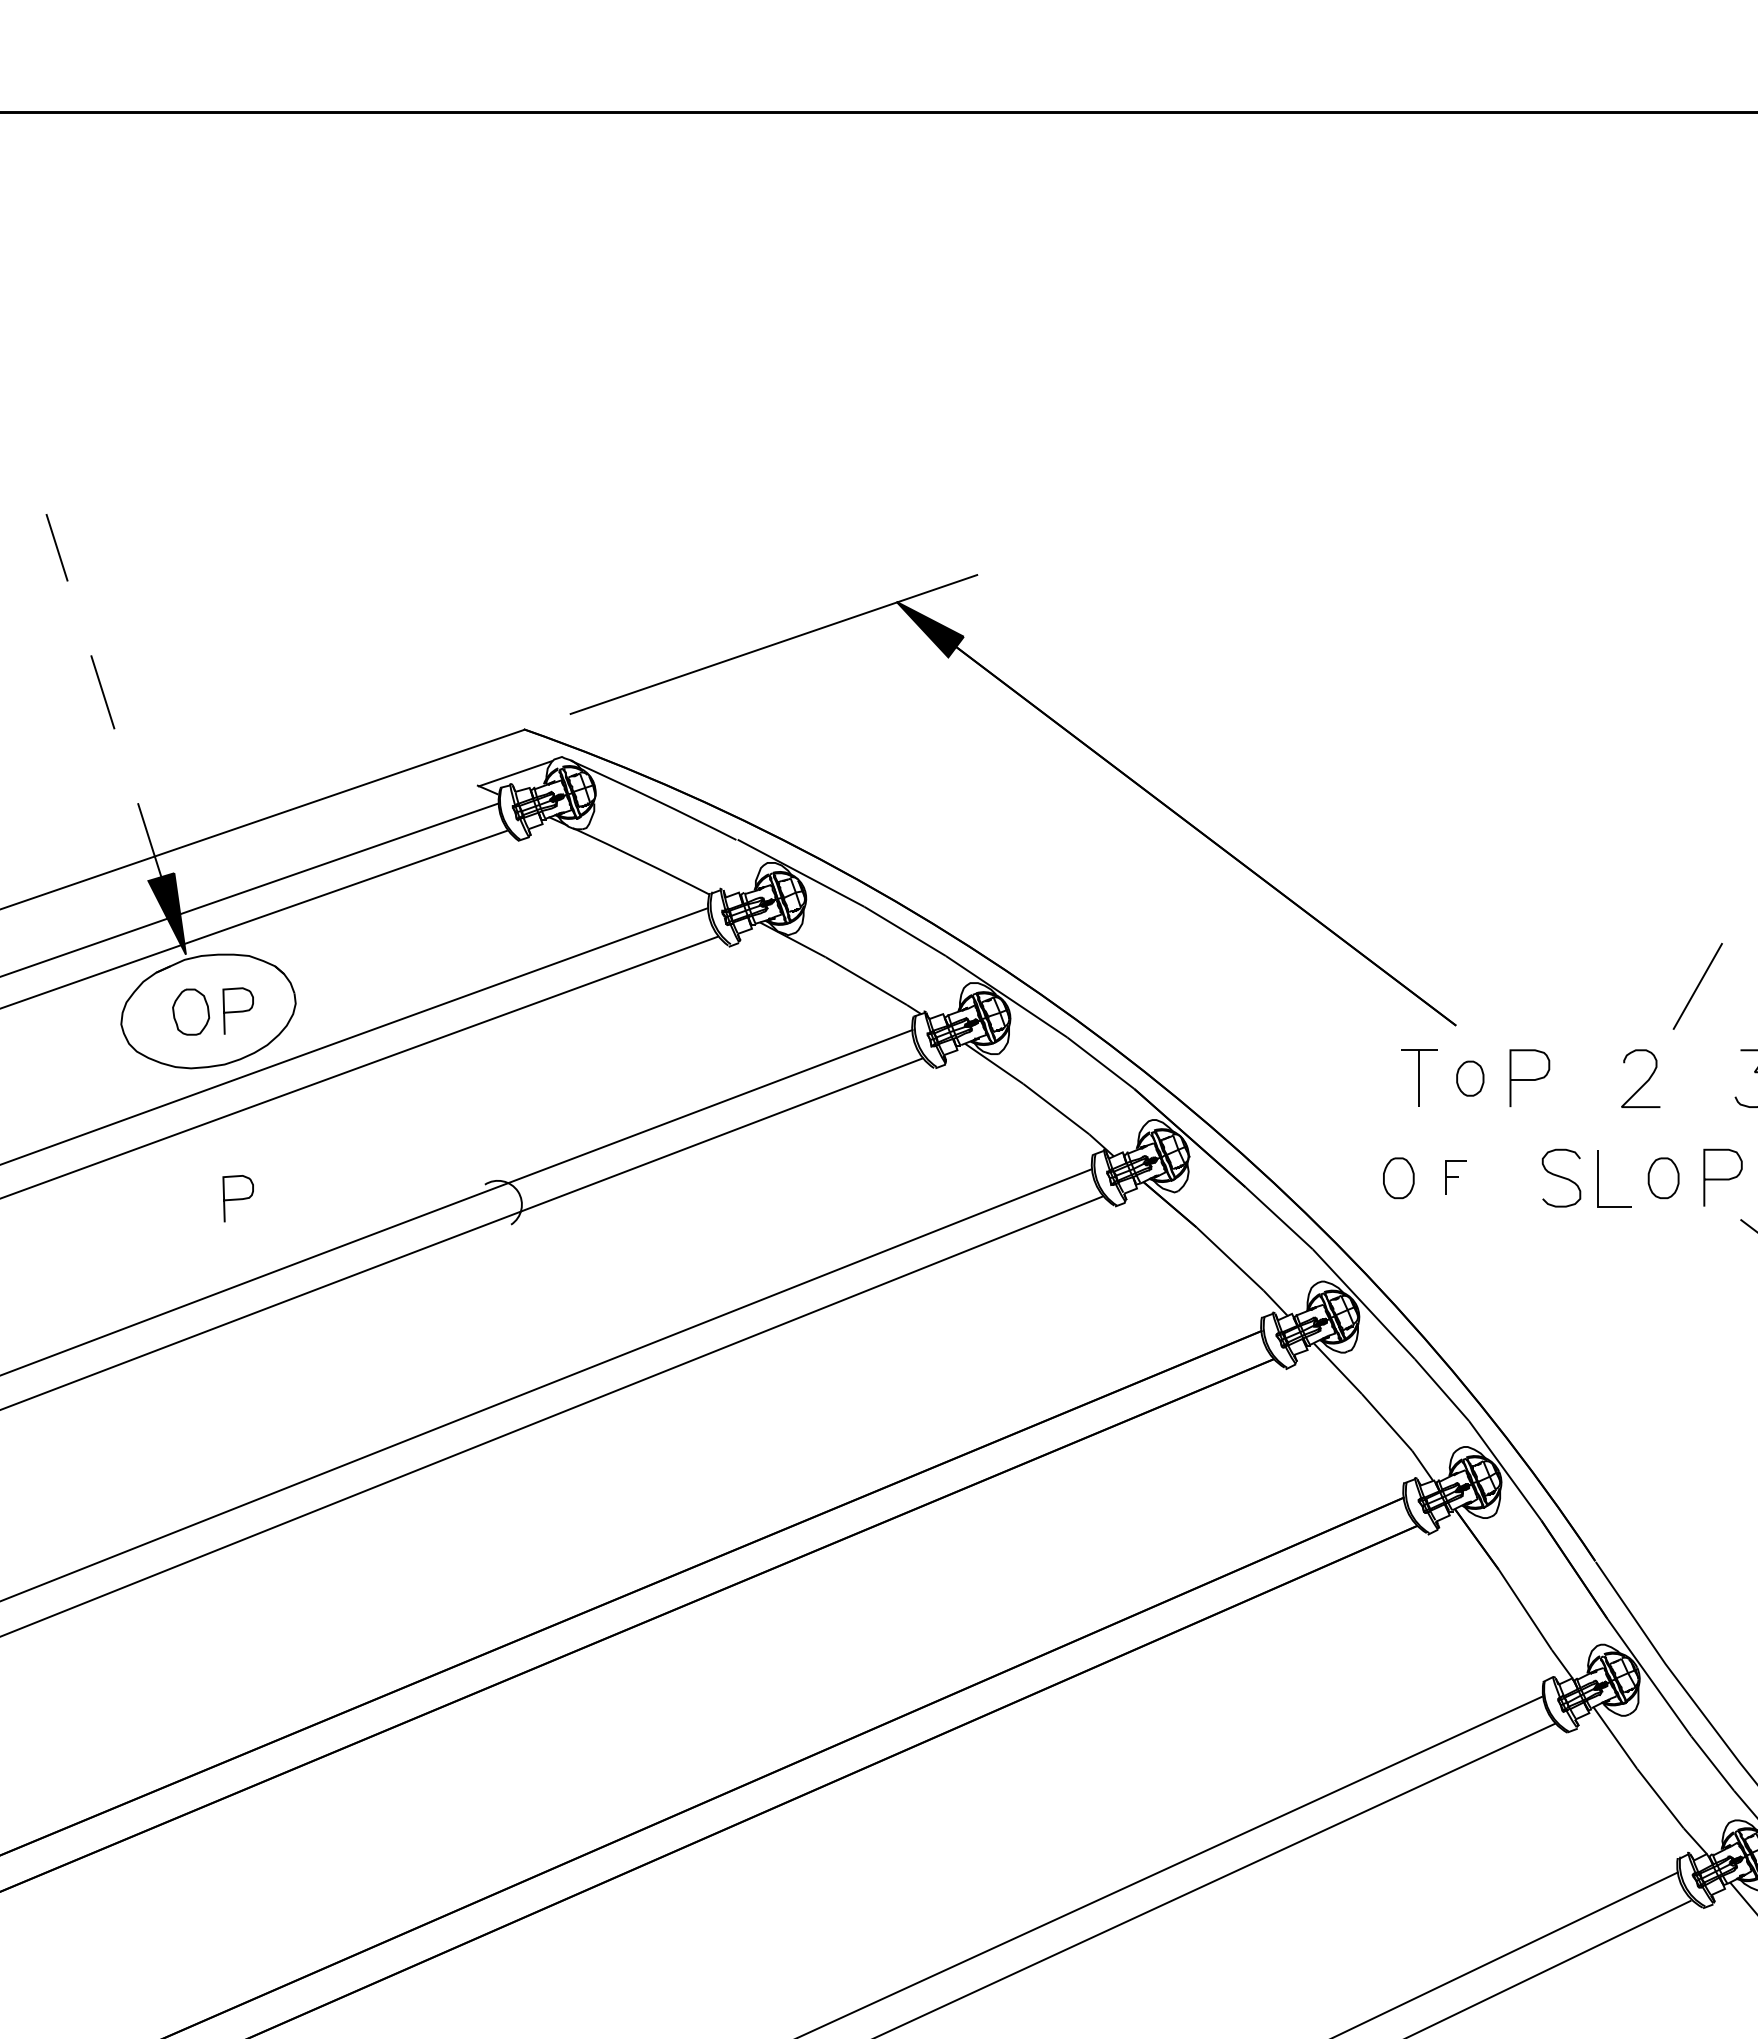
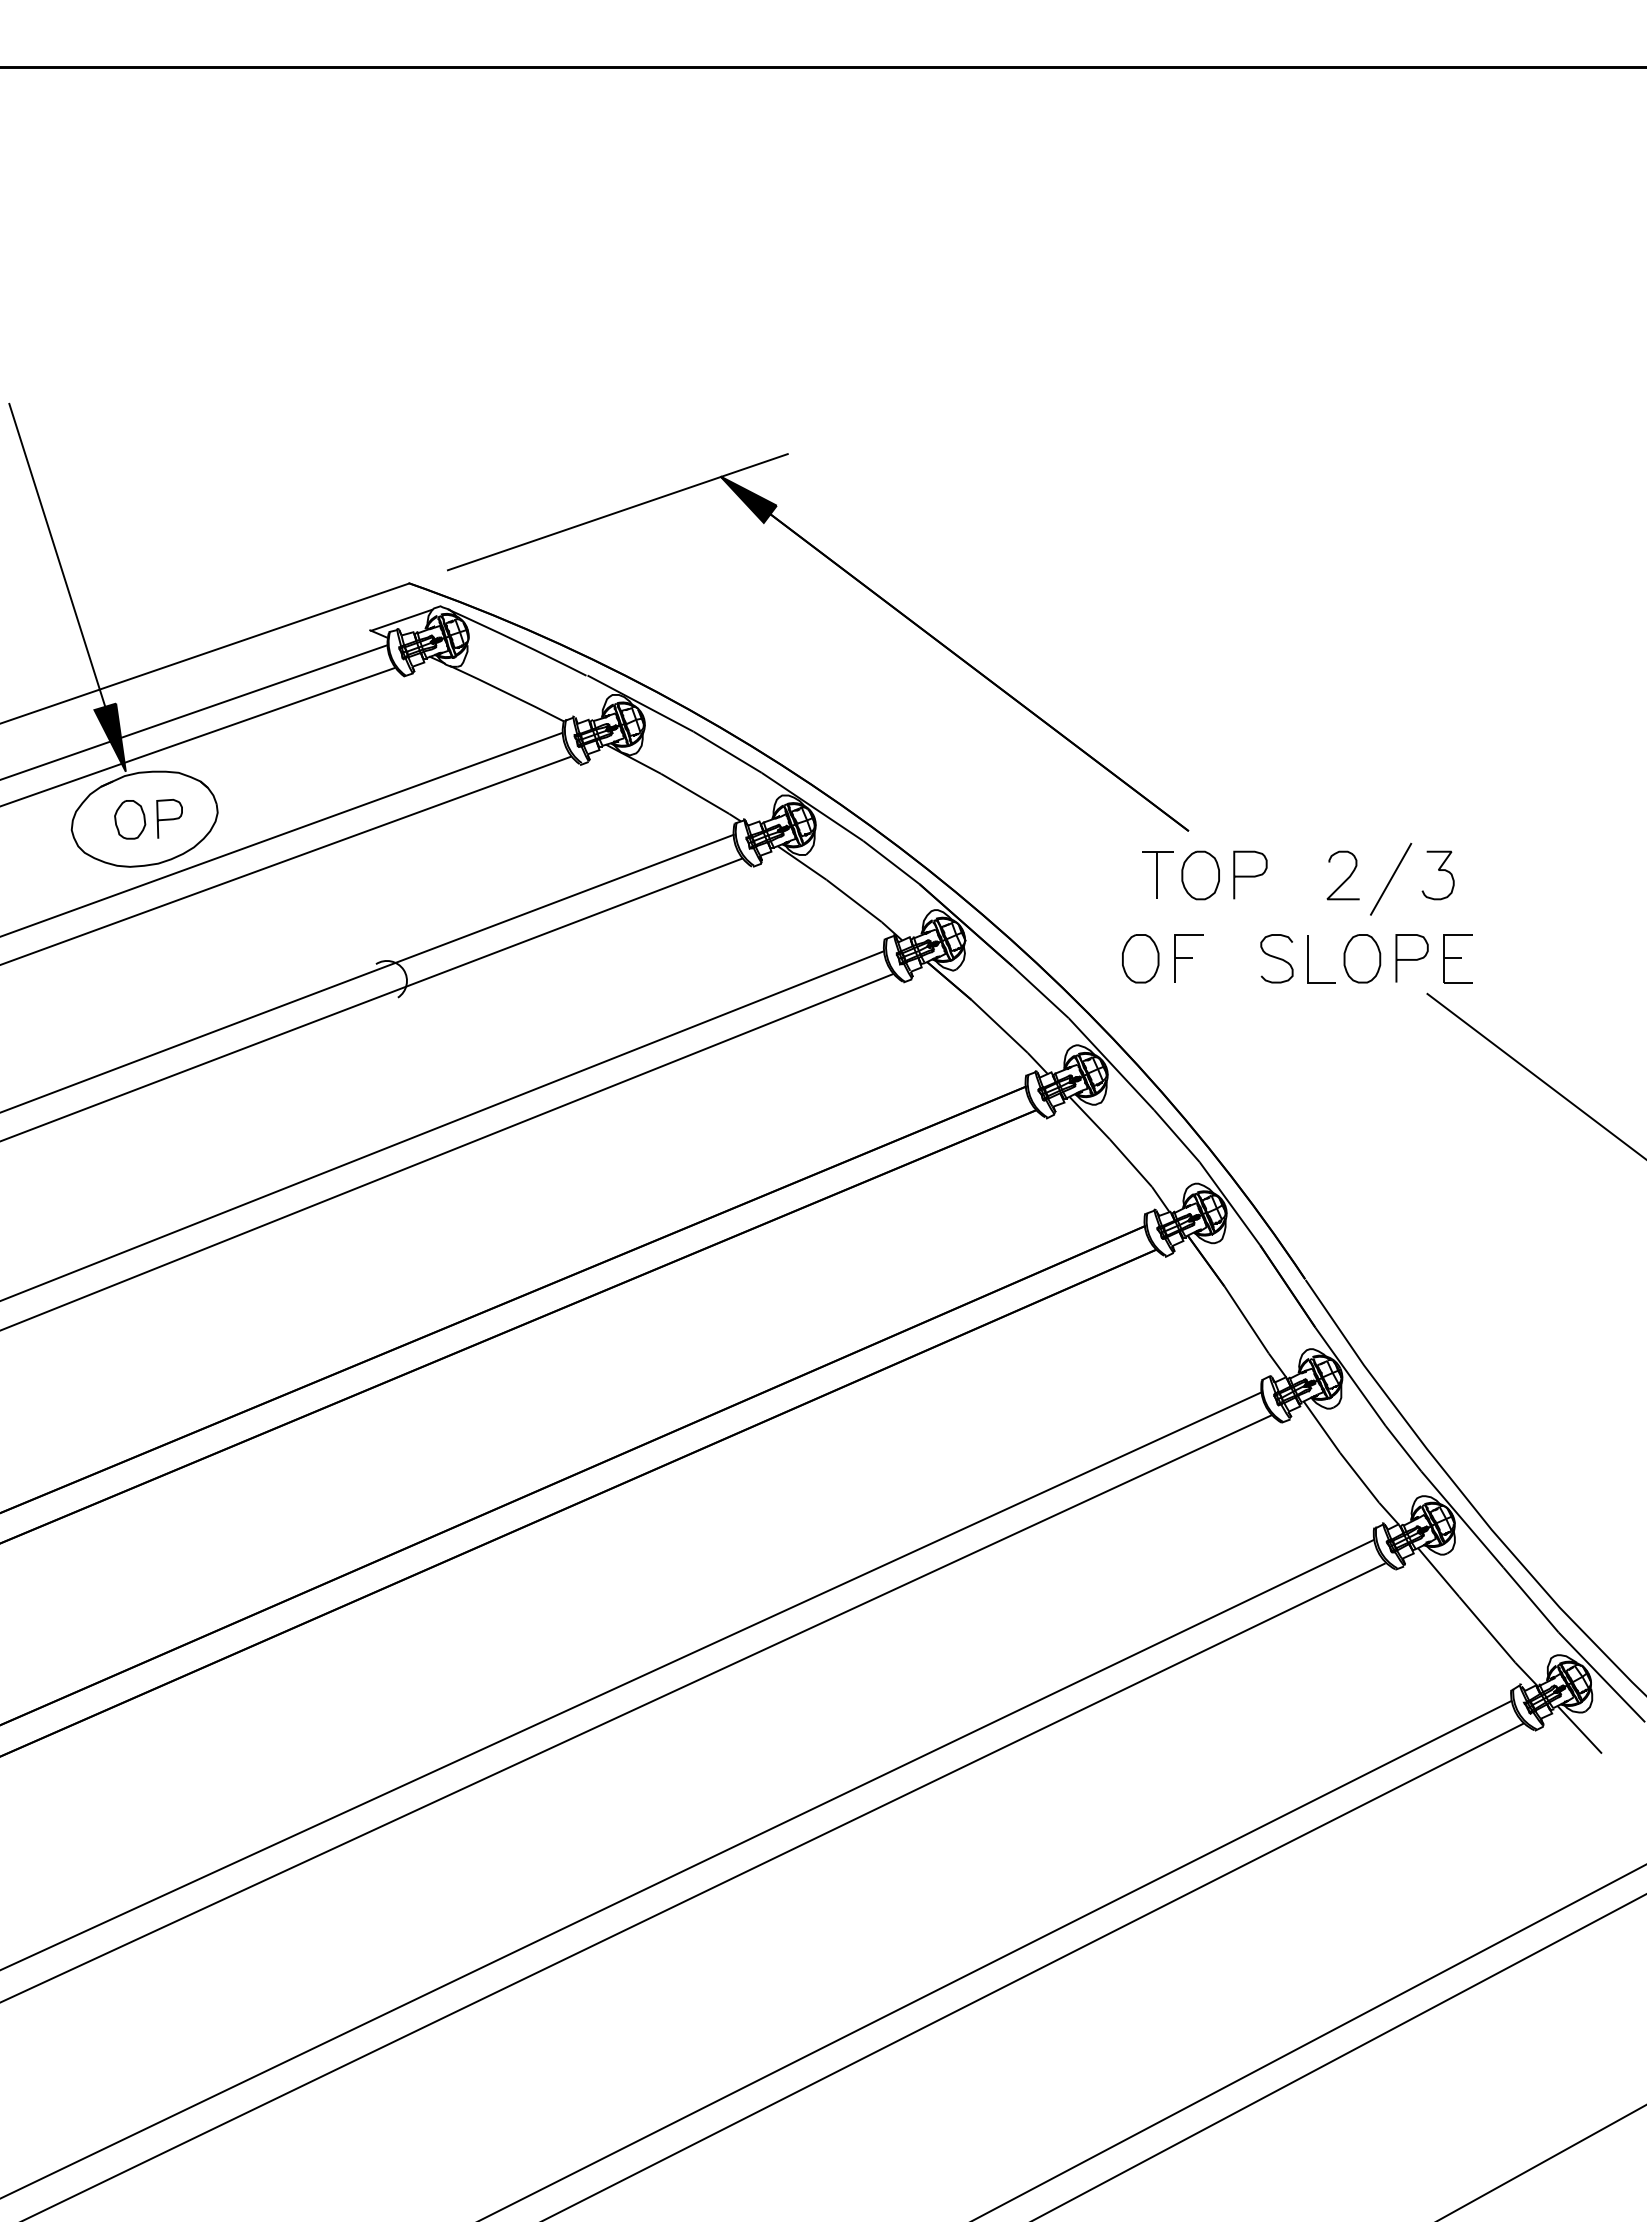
line: (104, 695) -> (57, 554), dashed -> solid
line: (1698, 985) -> (1391, 878), moved
part: (1470, 1078) -> (1200, 875), size x1.67
part: (1398, 1177) -> (1140, 958), size x1.43
part: (1455, 1177) -> (1188, 958), size x1.67
part: (1663, 1177) -> (1362, 958), size x1.43
curve: (238, 1198) -> (169, 975), removed

